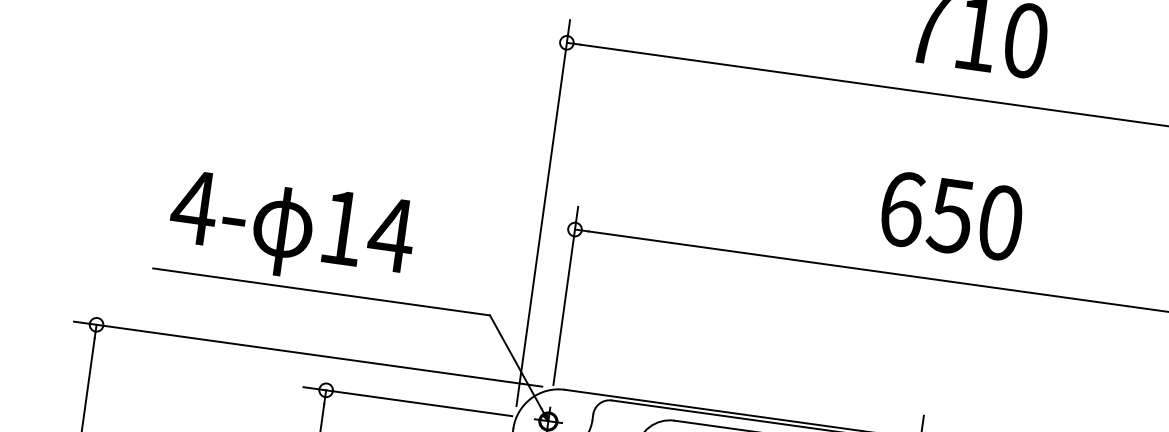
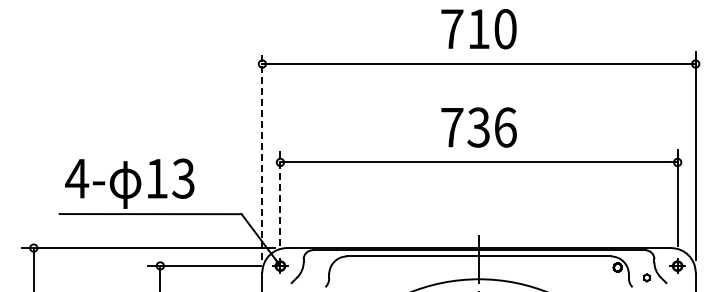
line: (543, 212) -> (262, 155), solid -> dashed
text: (950, 215) -> (478, 127), 650 -> 736
text: (391, 234) -> (183, 178), 14 -> 13
line: (566, 294) -> (280, 197), solid -> dashed

